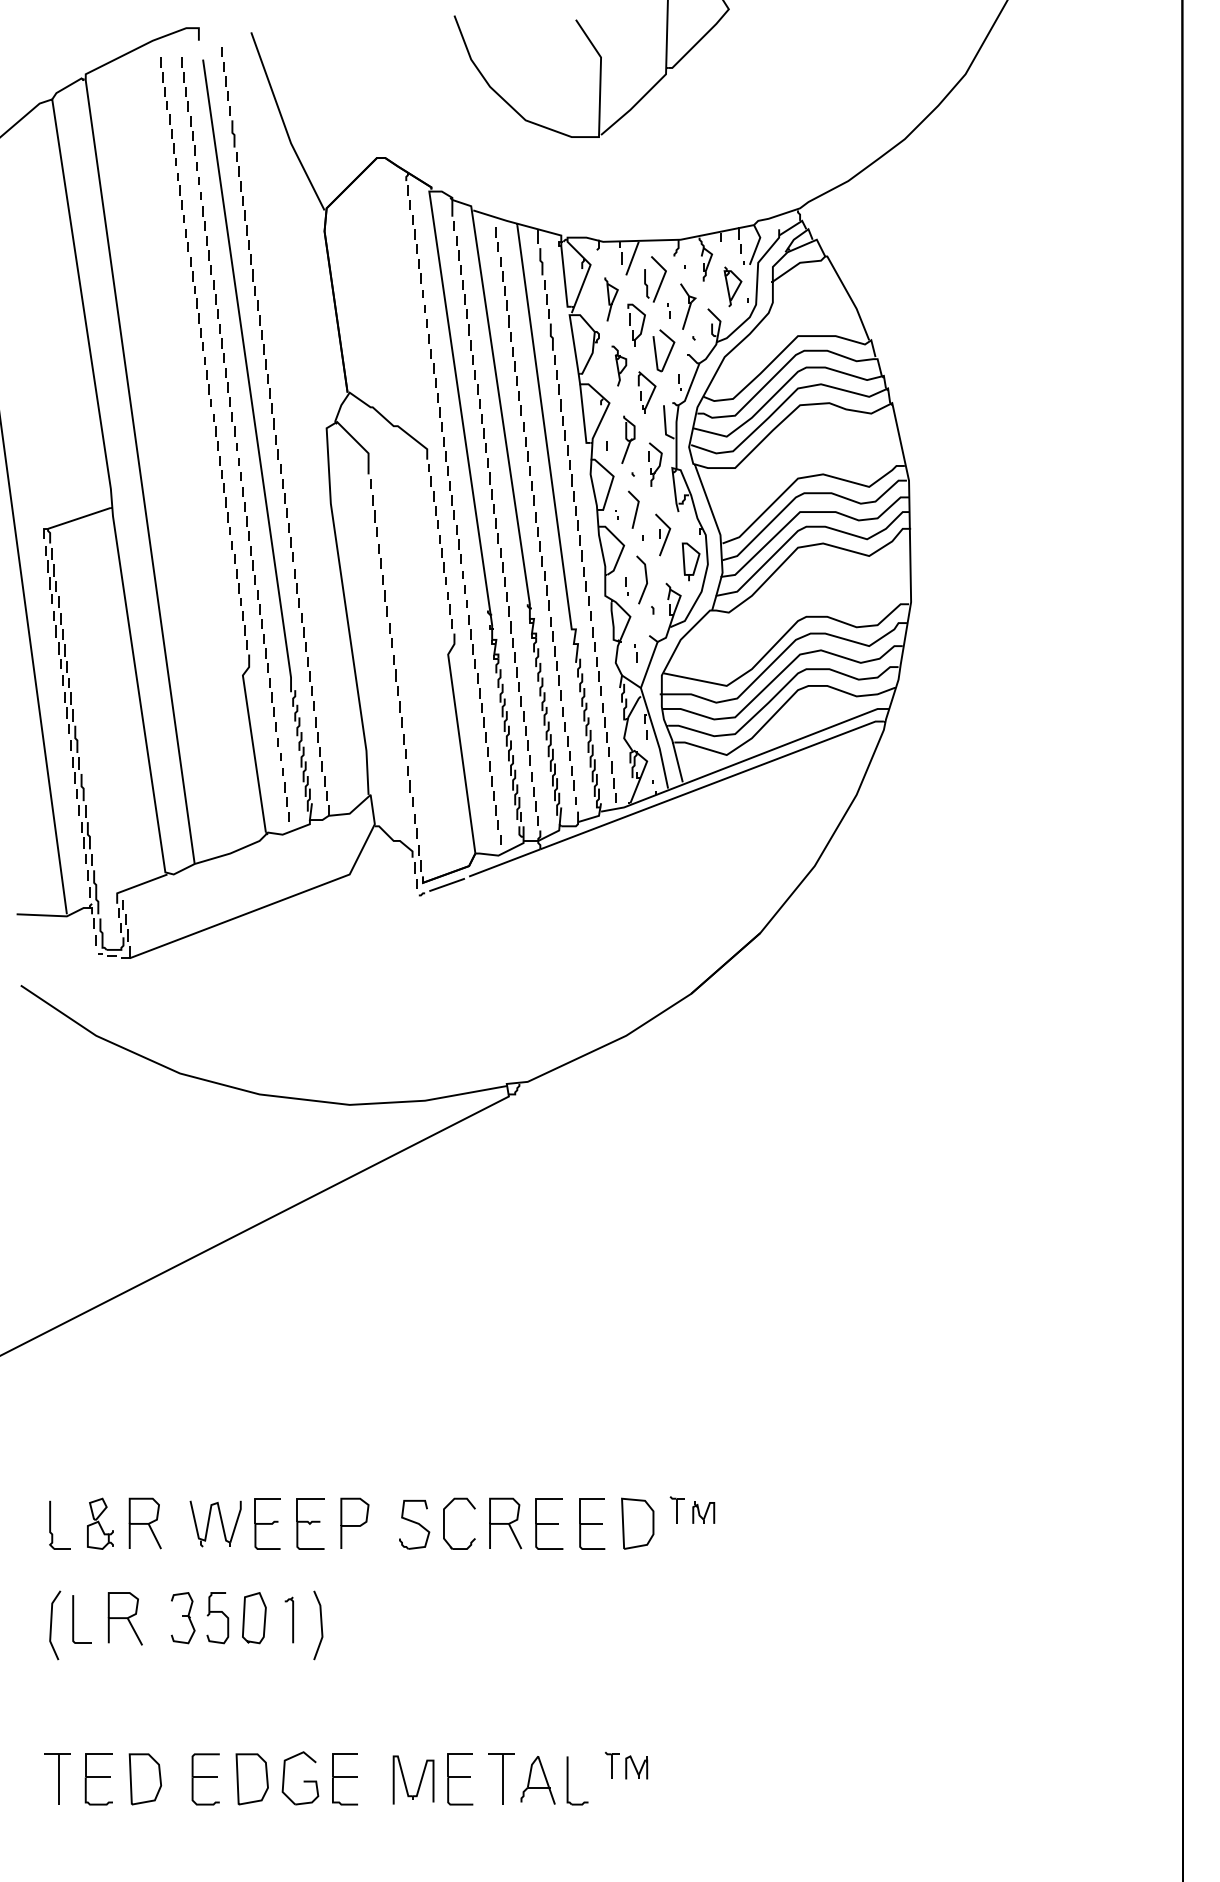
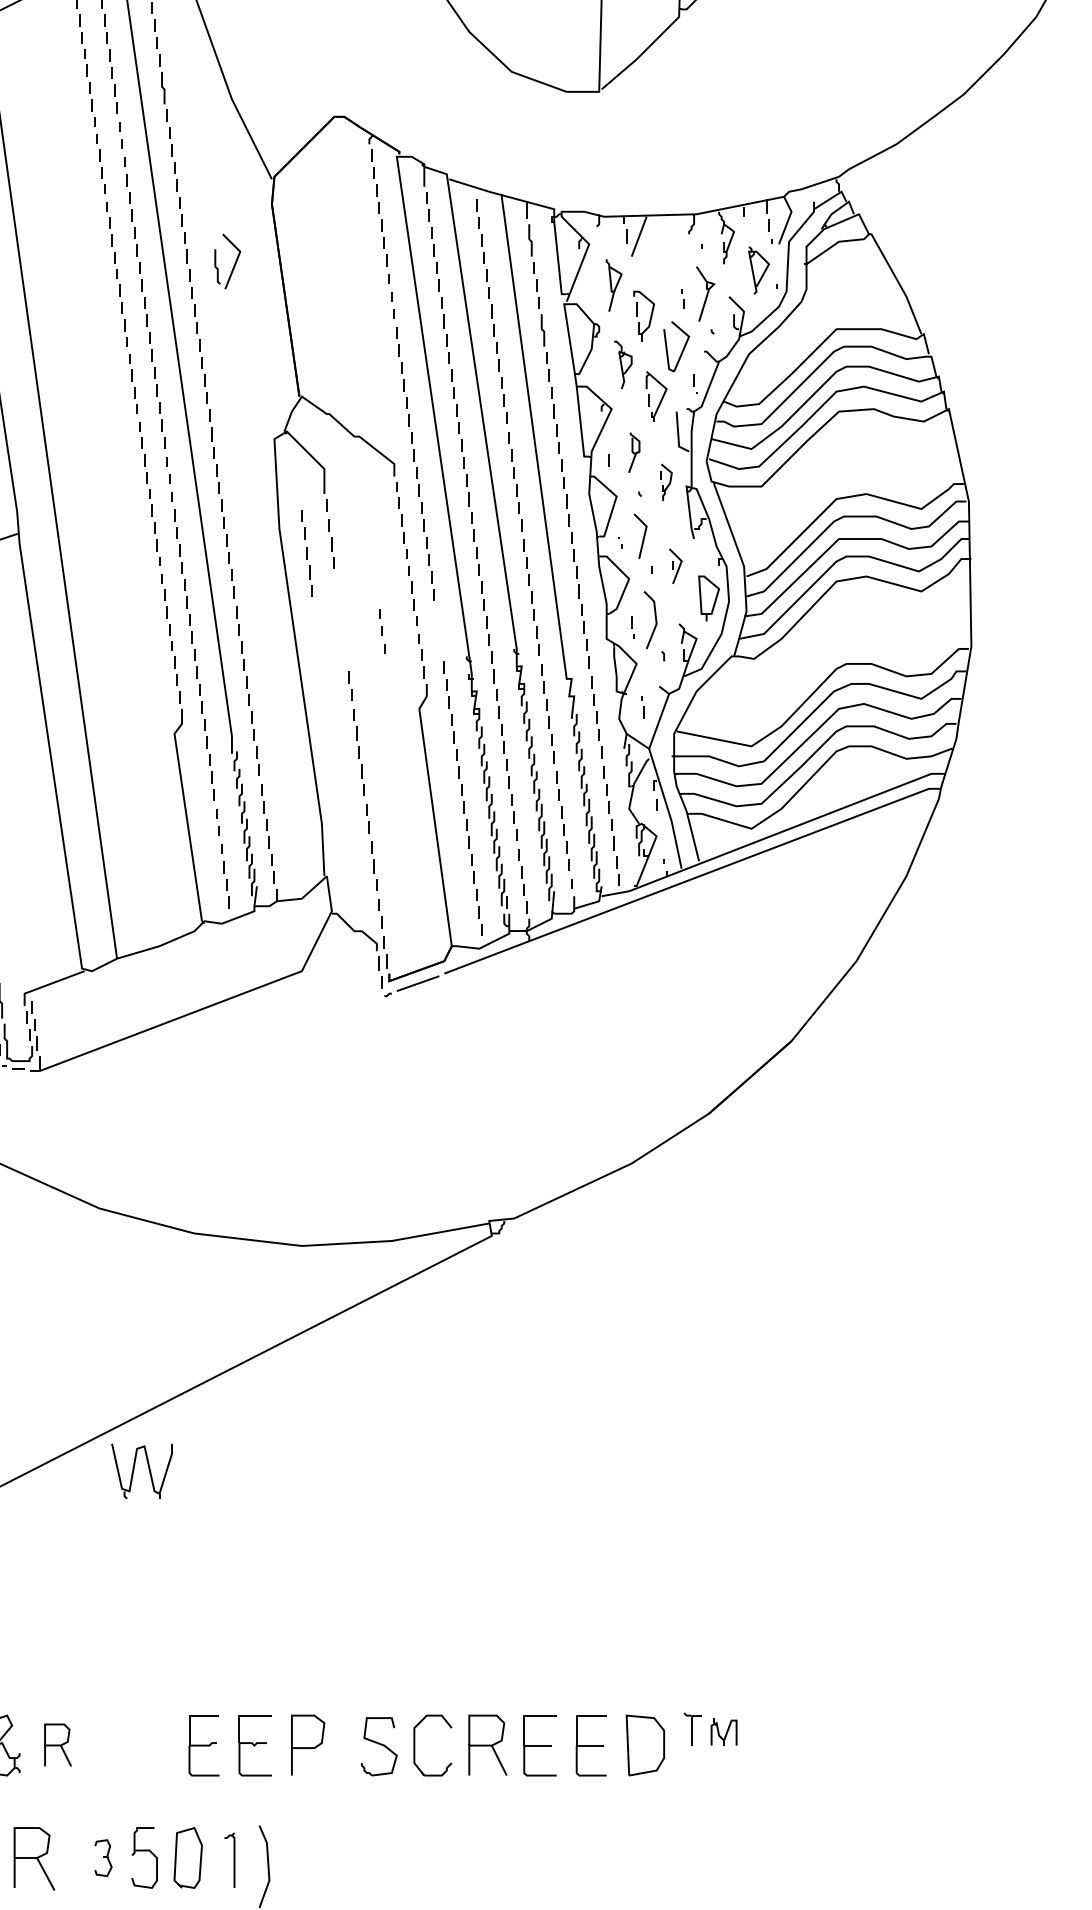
part: (655, 279) -> (227, 261), moved
part: (628, 439) -> (634, 452), size x0.7
part: (655, 464) -> (666, 482), size x0.7
part: (663, 534) -> (676, 565), size x0.7
part: (382, 580) -> (306, 553), moved
part: (464, 589) -> (381, 631), moved
part: (144, 1523) -> (57, 1745), size x0.7
part: (215, 1523) -> (141, 1470), moved
part: (183, 1618) -> (103, 1858), size x0.6

